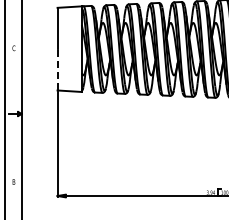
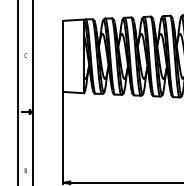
line: (57, 69) -> (63, 73), dashed -> solid

